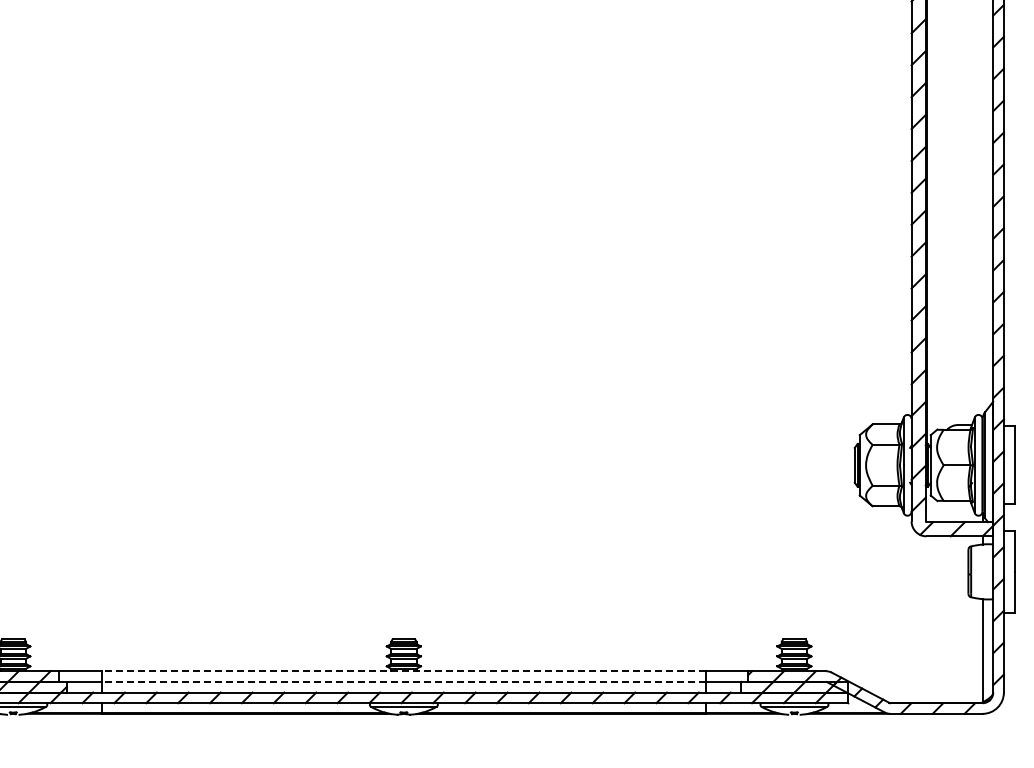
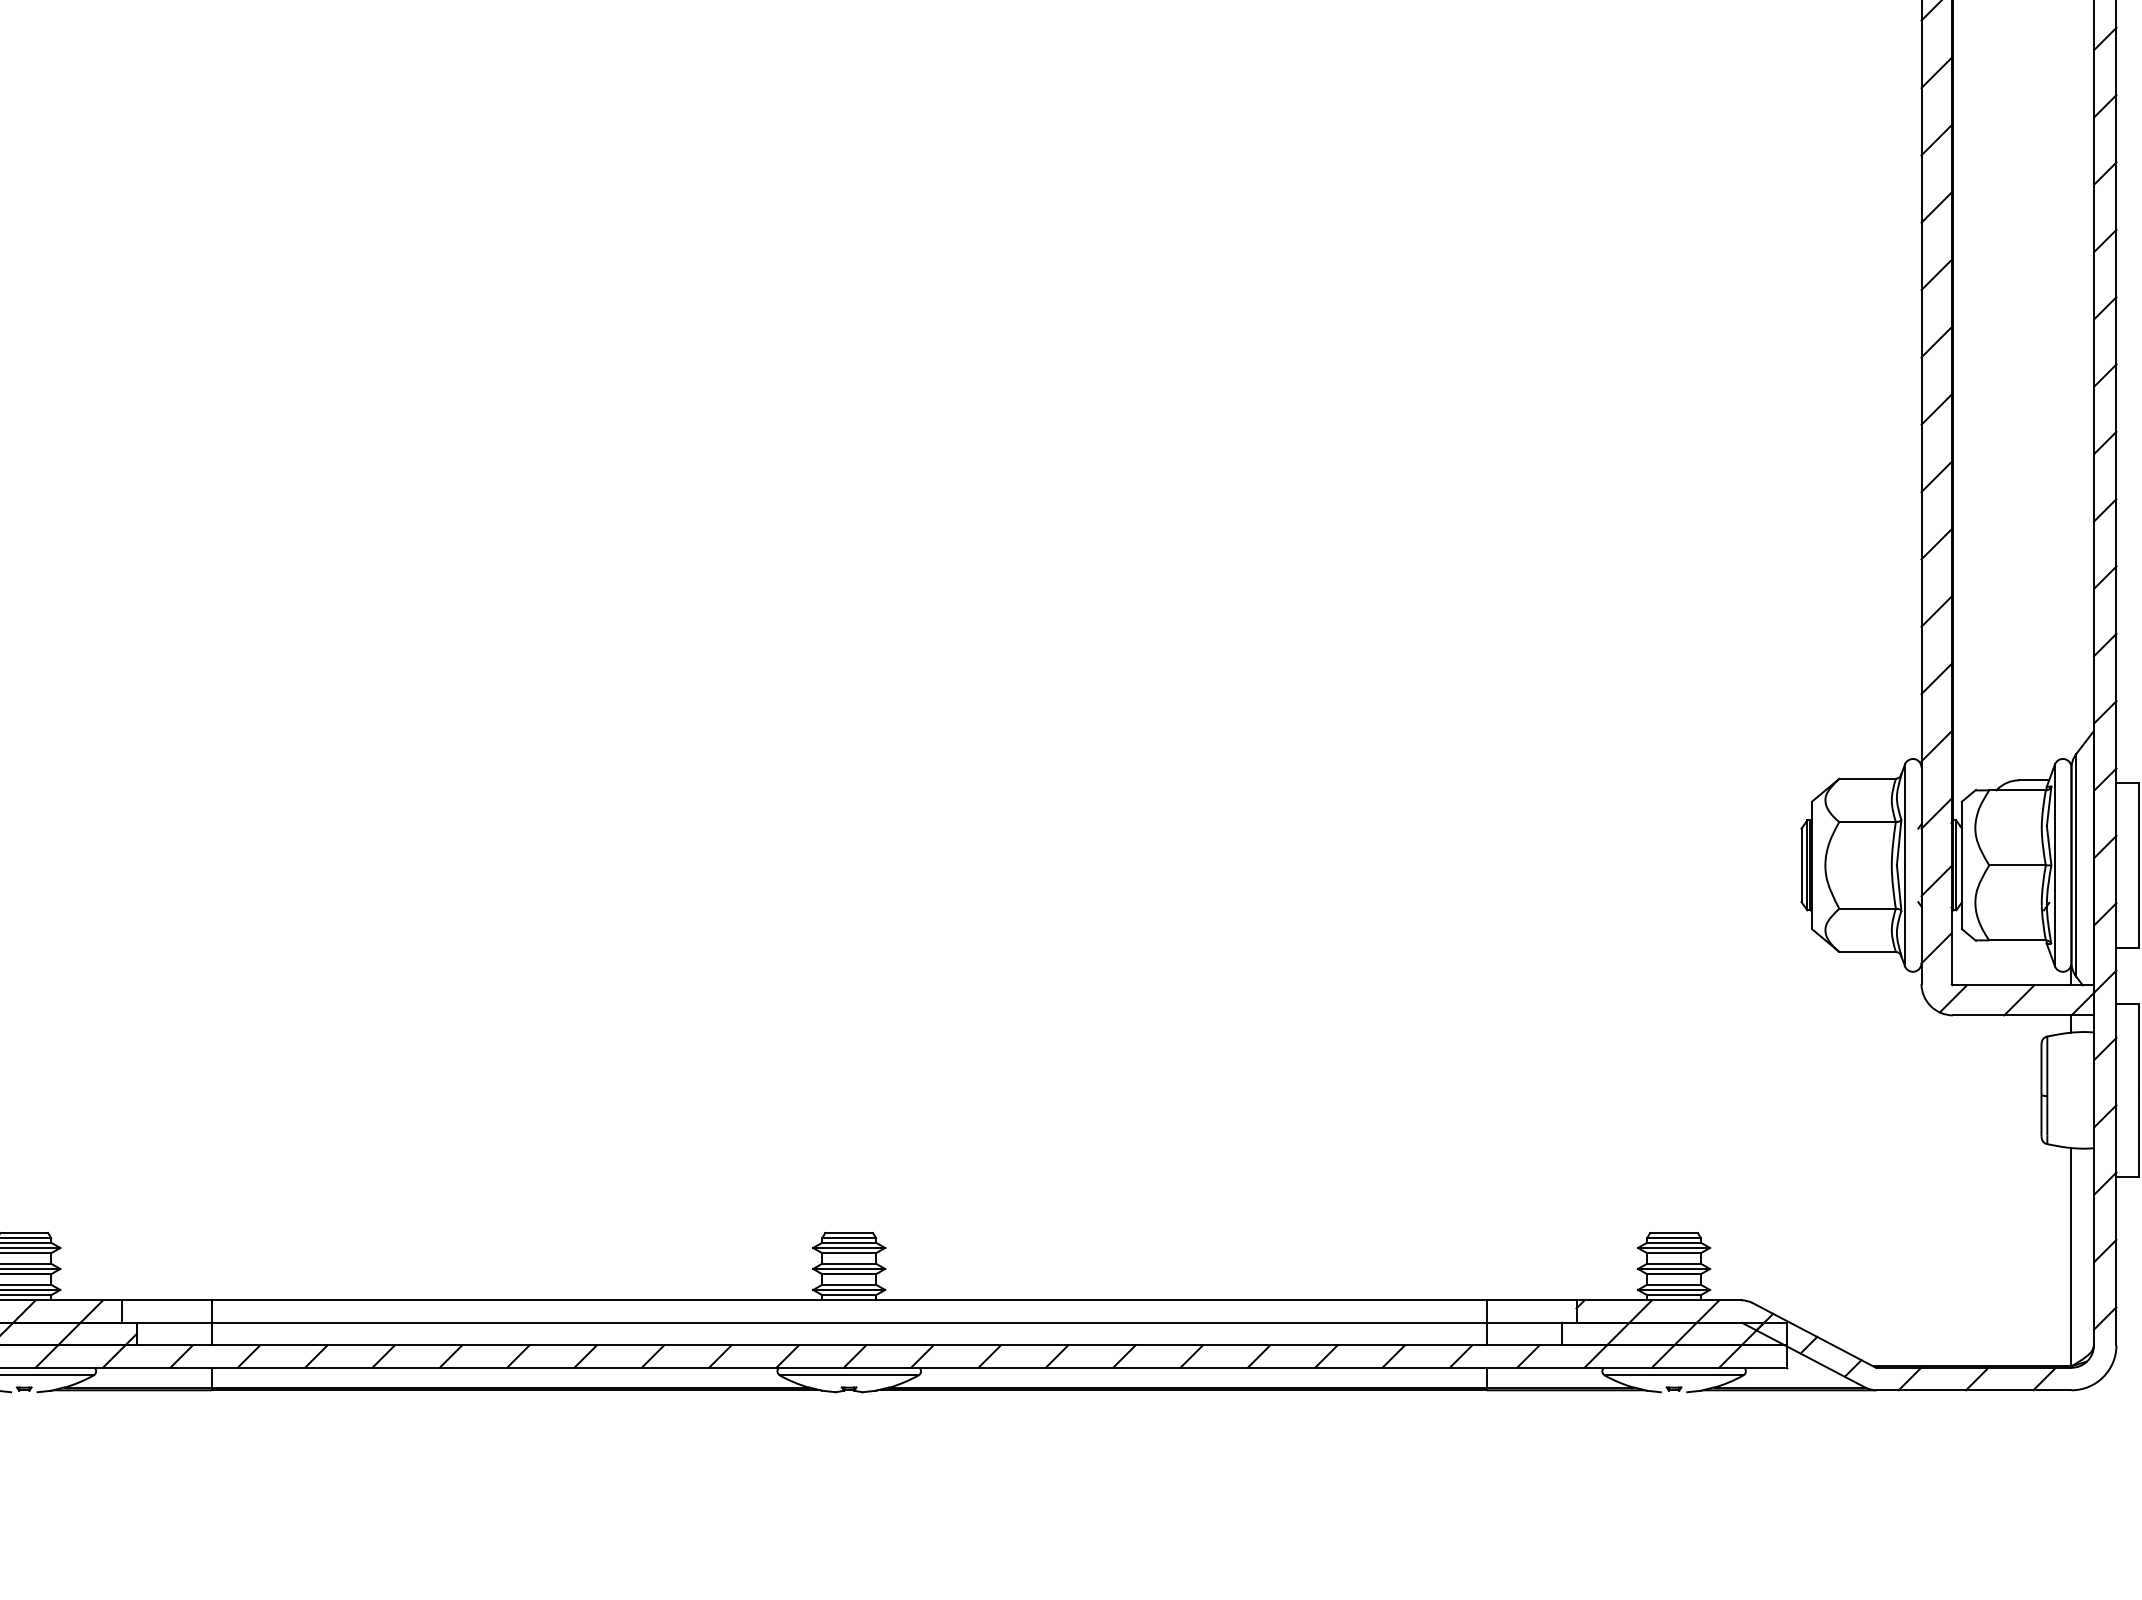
line: (403, 671) -> (848, 1300), dashed -> solid
line: (403, 681) -> (848, 1321), dashed -> solid

